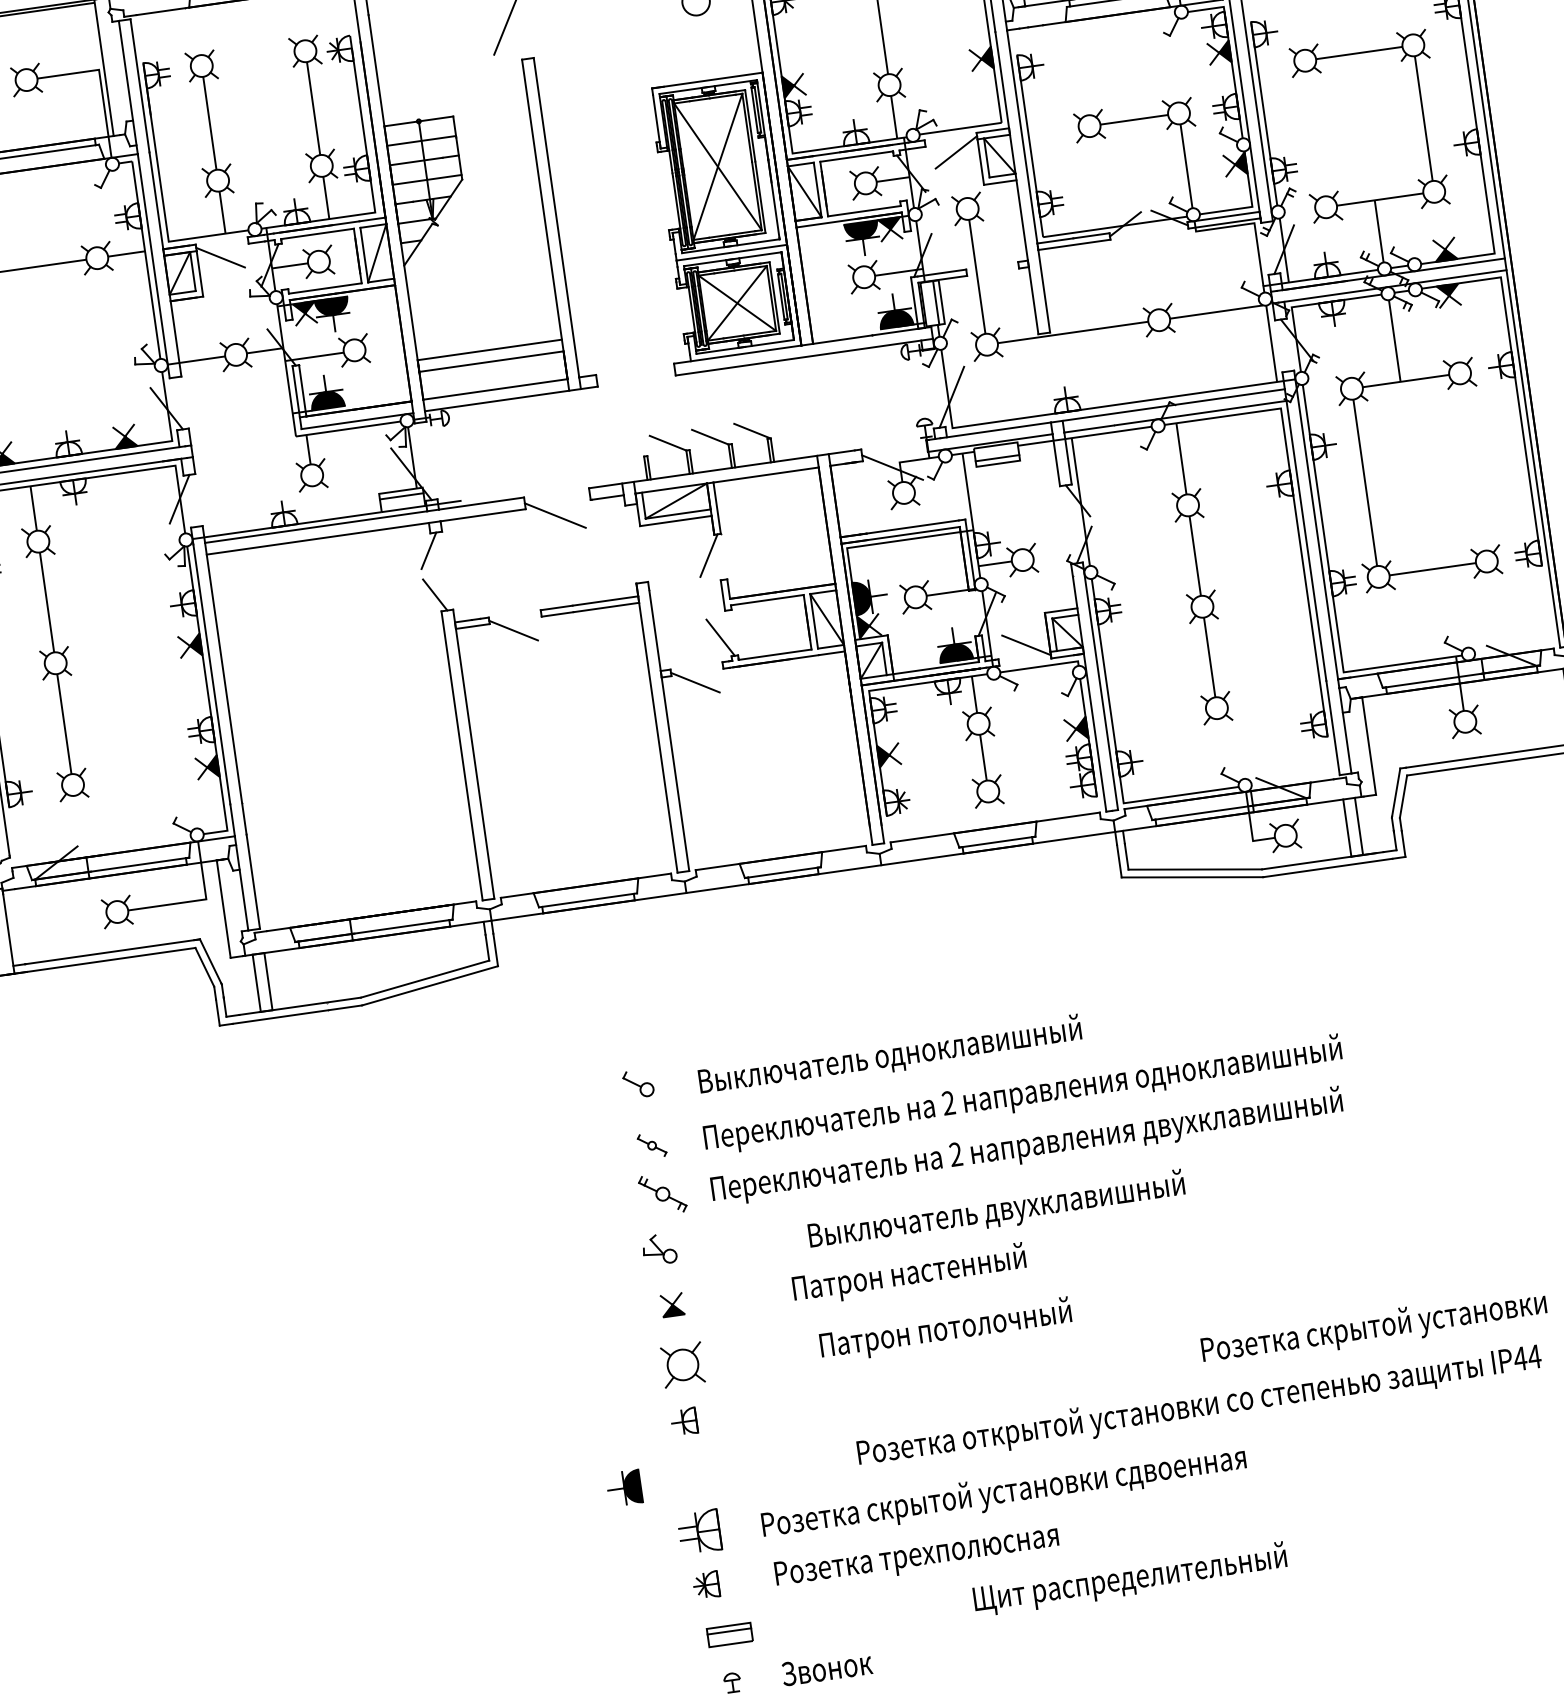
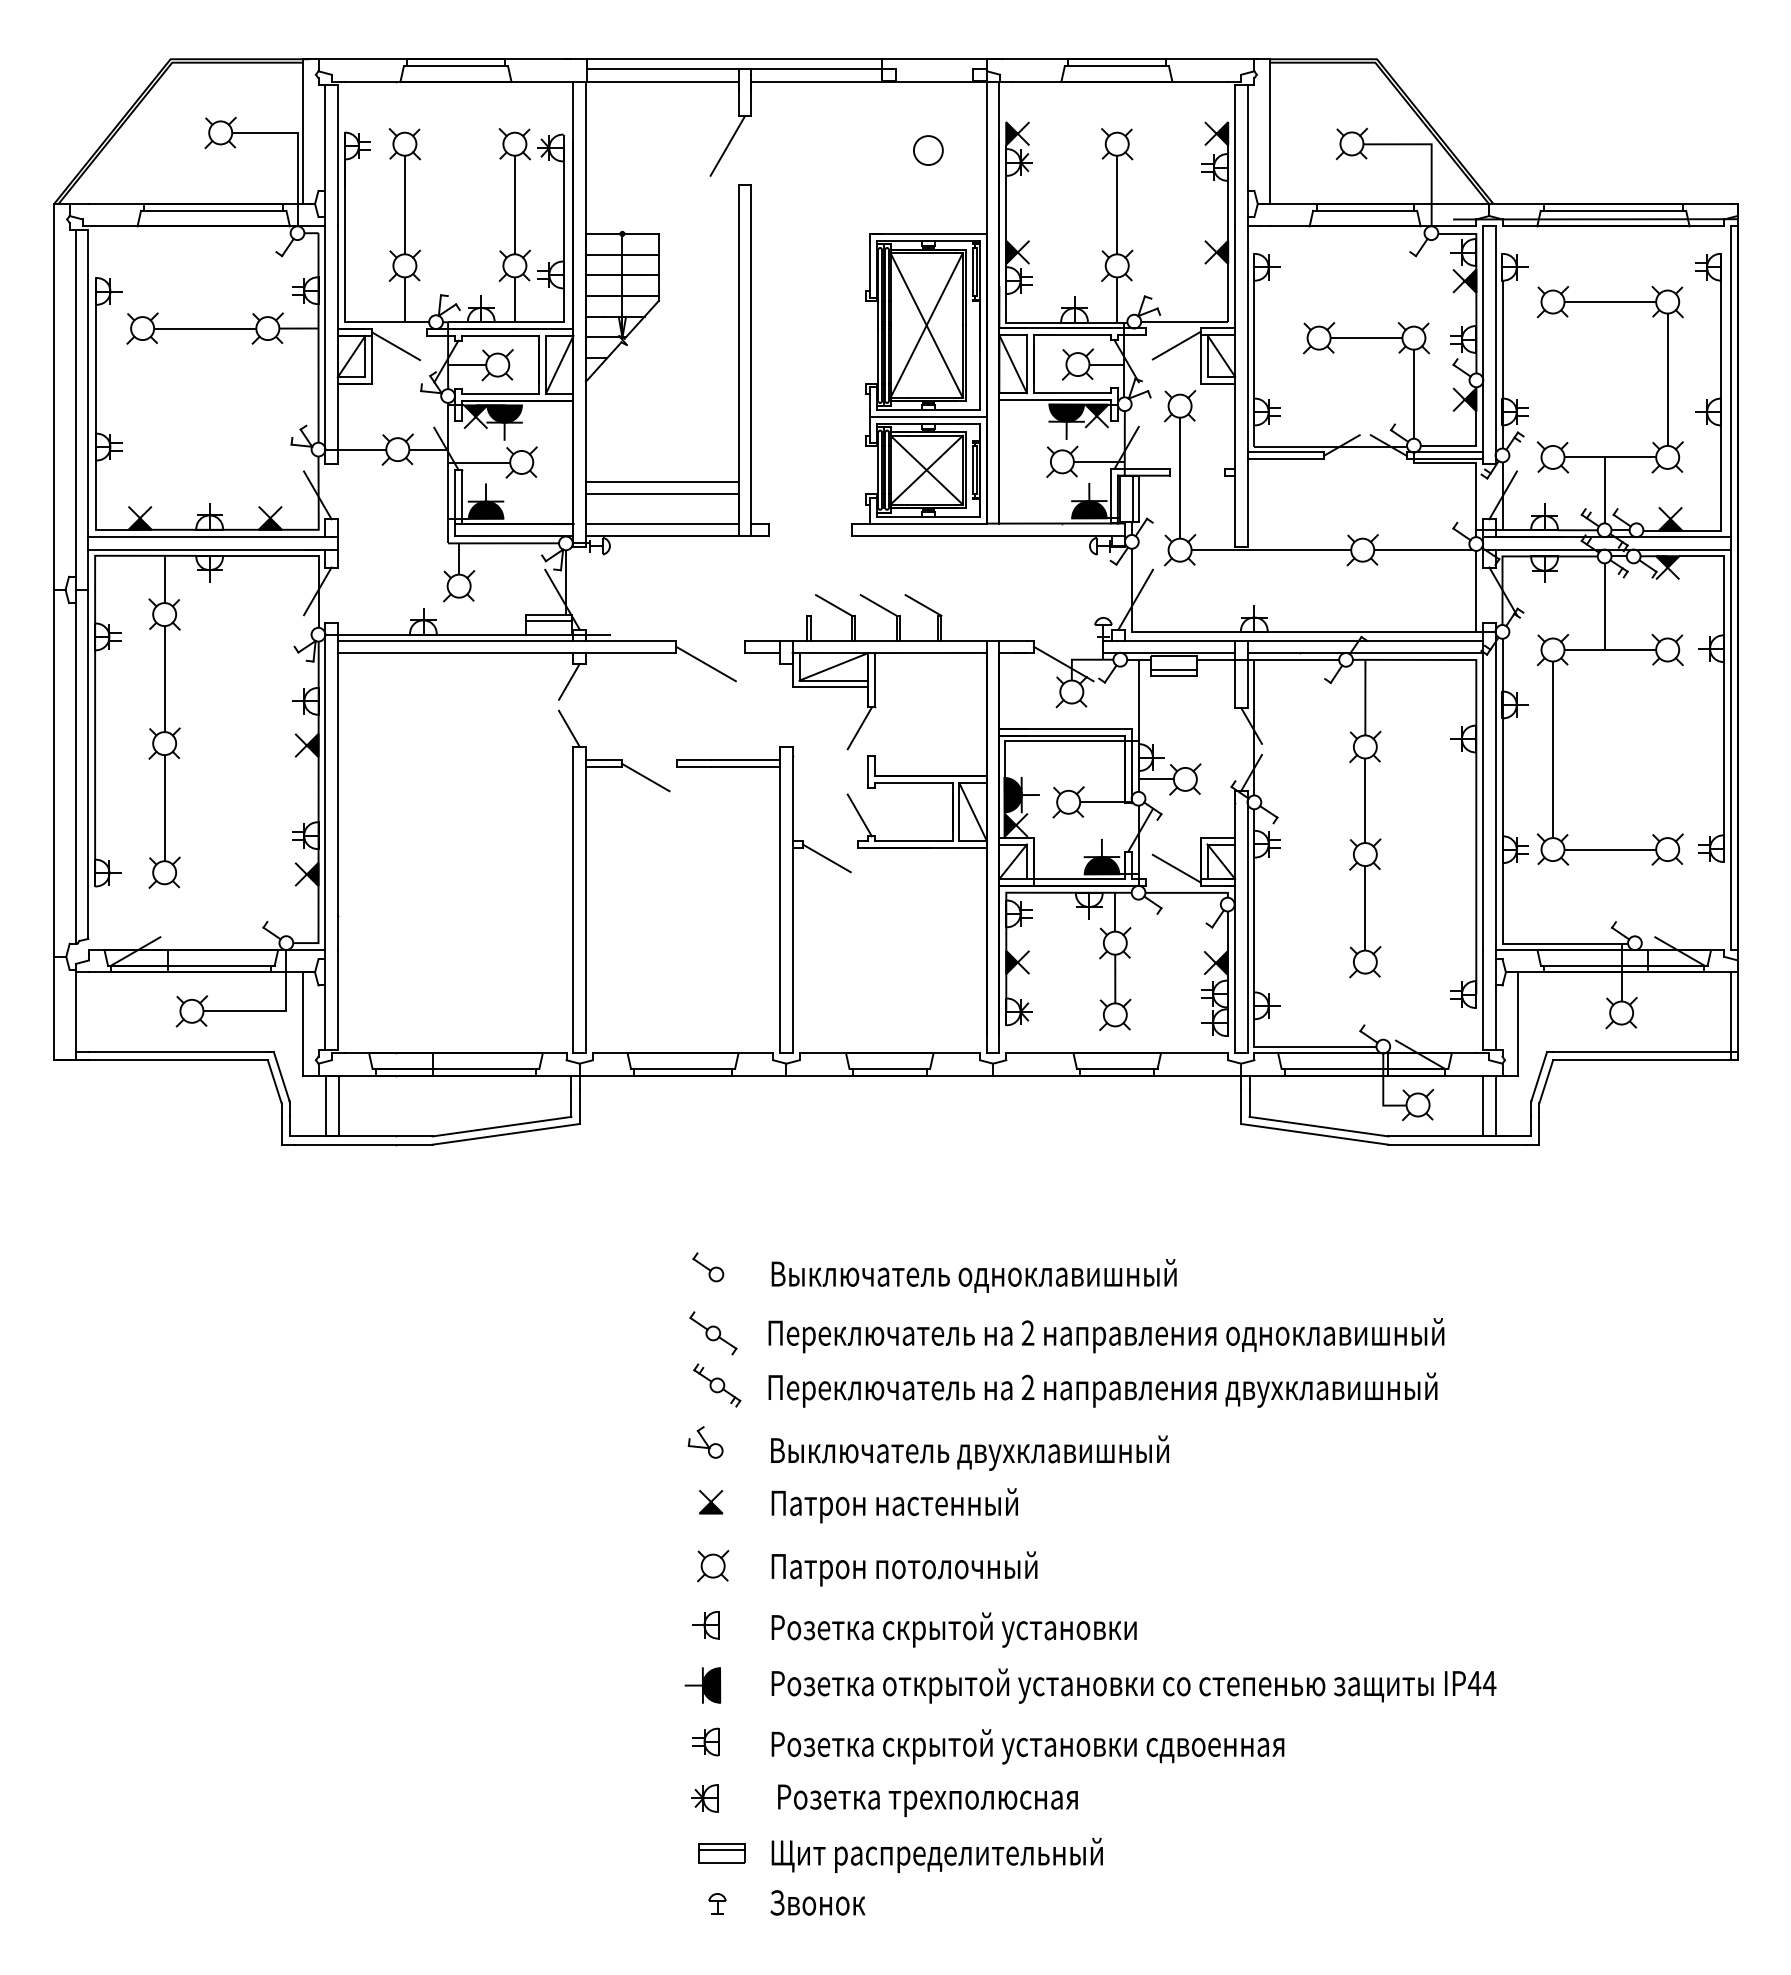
part: (652, 1145) -> (713, 1333), size x1.67
text: (996, 1211) -> (969, 1452), moved
text: (909, 1274) -> (894, 1505), moved
text: (1373, 1327) -> (953, 1629), moved
text: (945, 1329) -> (904, 1568), moved
part: (683, 1365) -> (713, 1566), size x0.71
text: (1199, 1406) -> (1133, 1685), moved
part: (624, 1488) -> (702, 1685), moved
part: (699, 1531) -> (705, 1741), size x0.62
text: (1129, 1578) -> (936, 1854), moved

